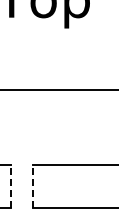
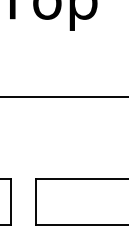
line: (10, 185) -> (11, 201), dashed -> solid
line: (33, 185) -> (36, 201), dashed -> solid

